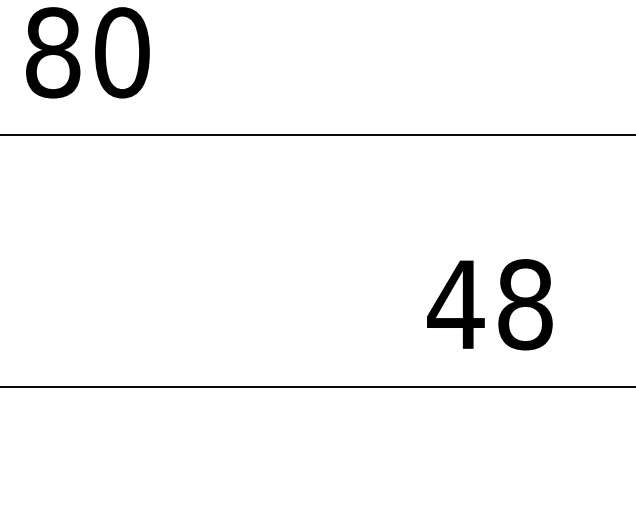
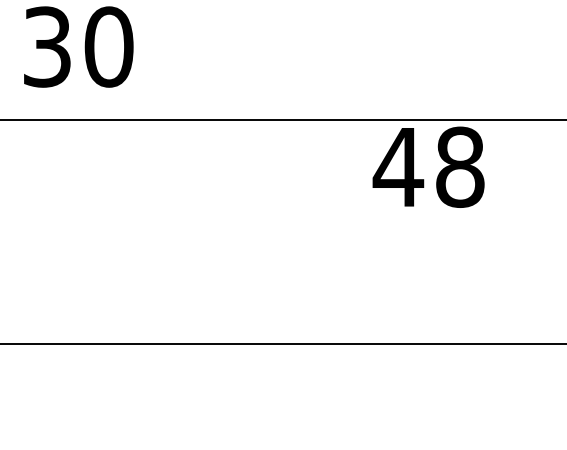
text: (53, 52) -> (47, 46), 80 -> 30
text: (489, 304) -> (428, 167), moved

